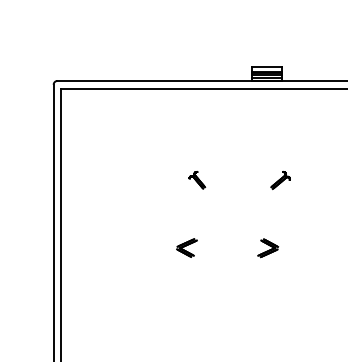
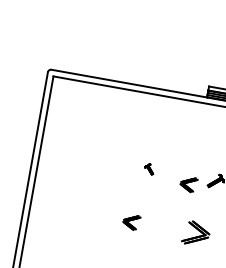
part: (197, 180) -> (149, 169), size x0.7
part: (247, 189) -> (188, 183), added
part: (268, 248) -> (196, 234), size x1.6

